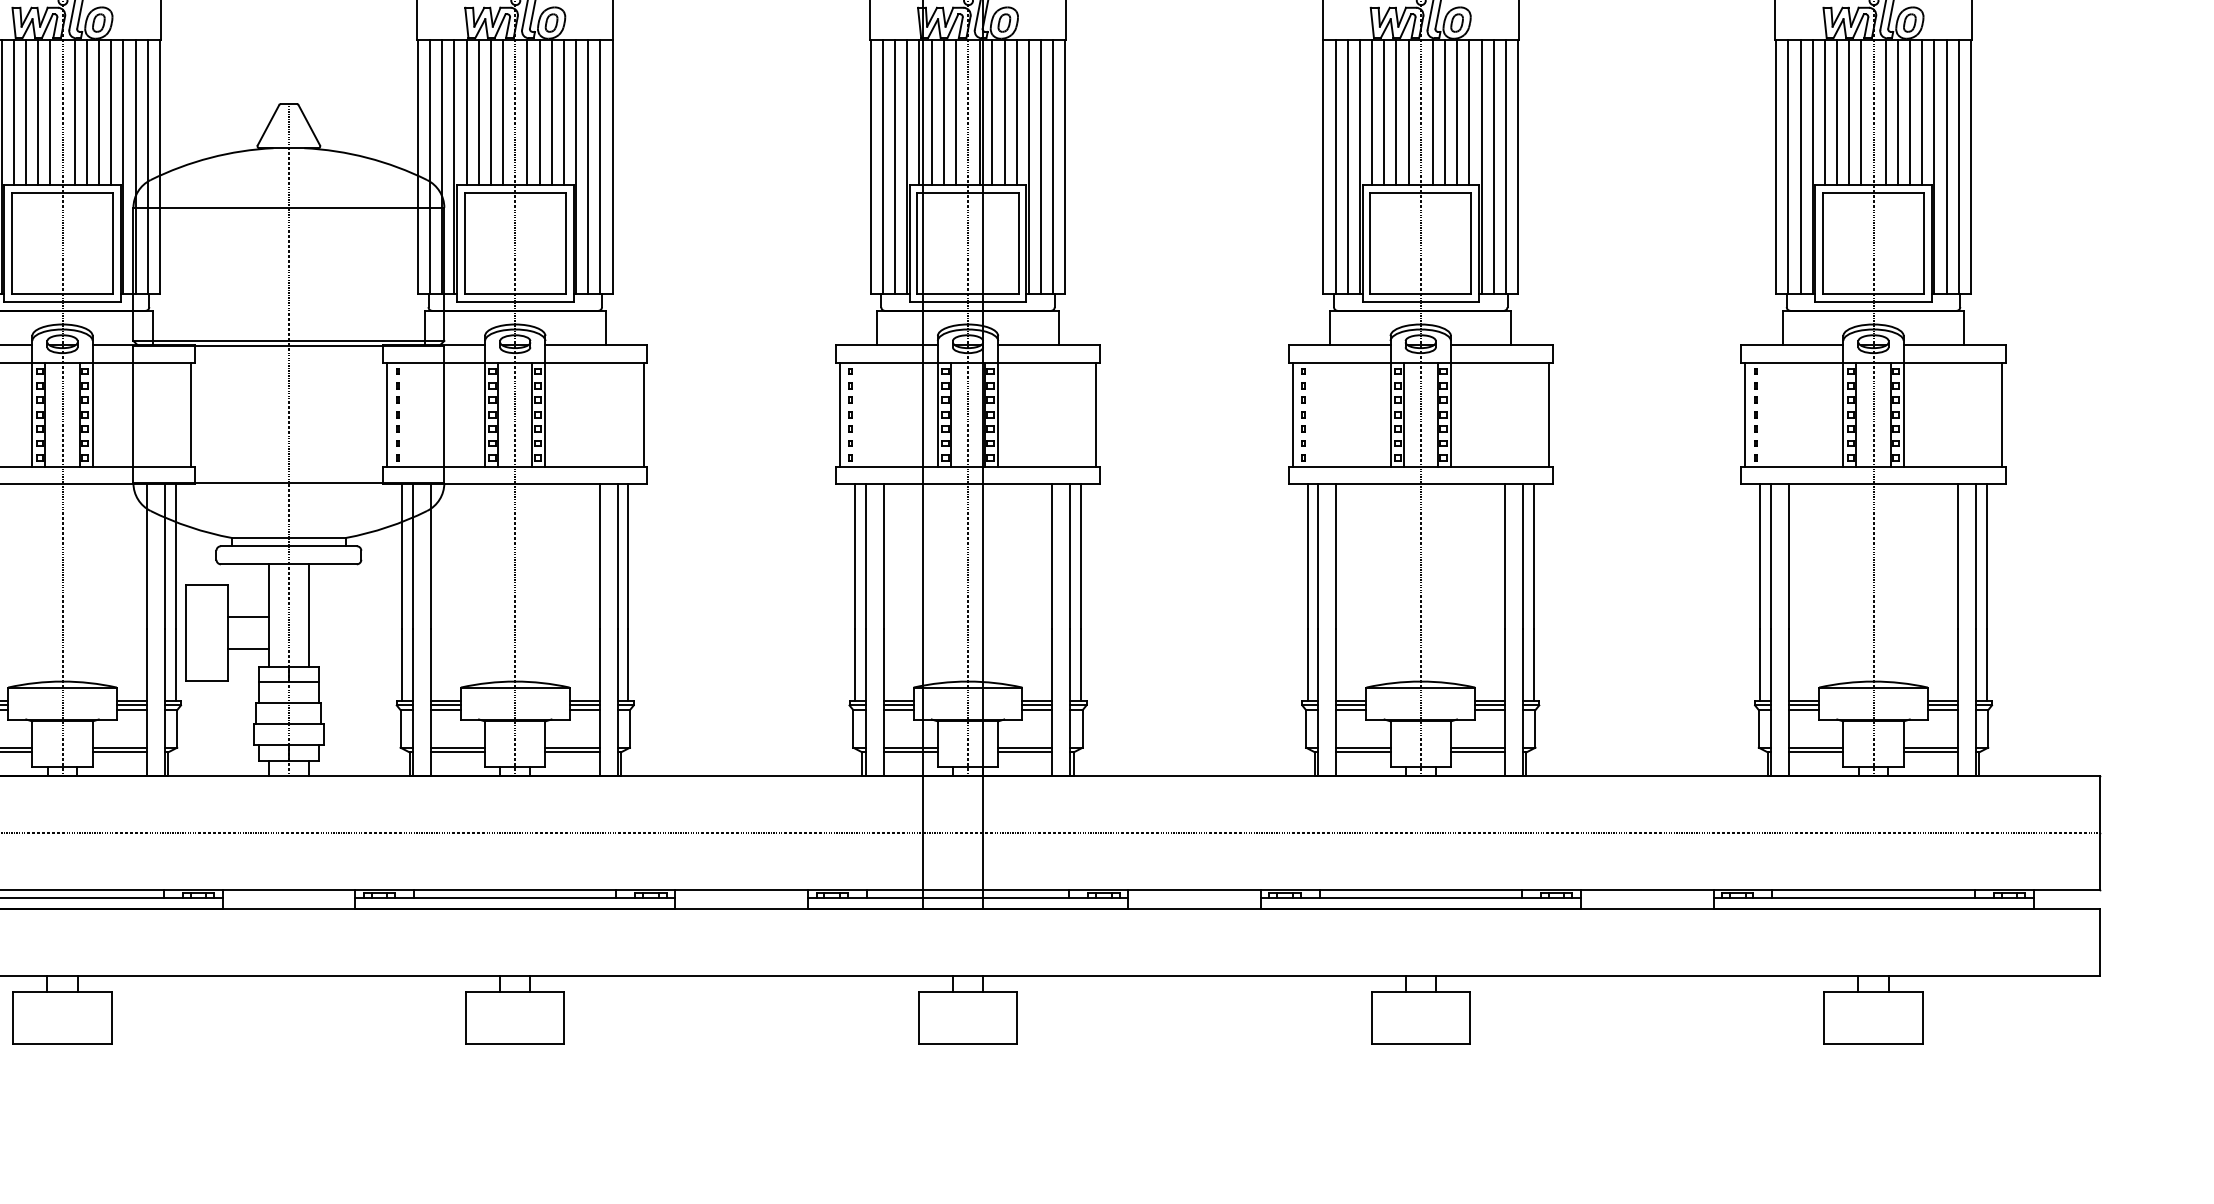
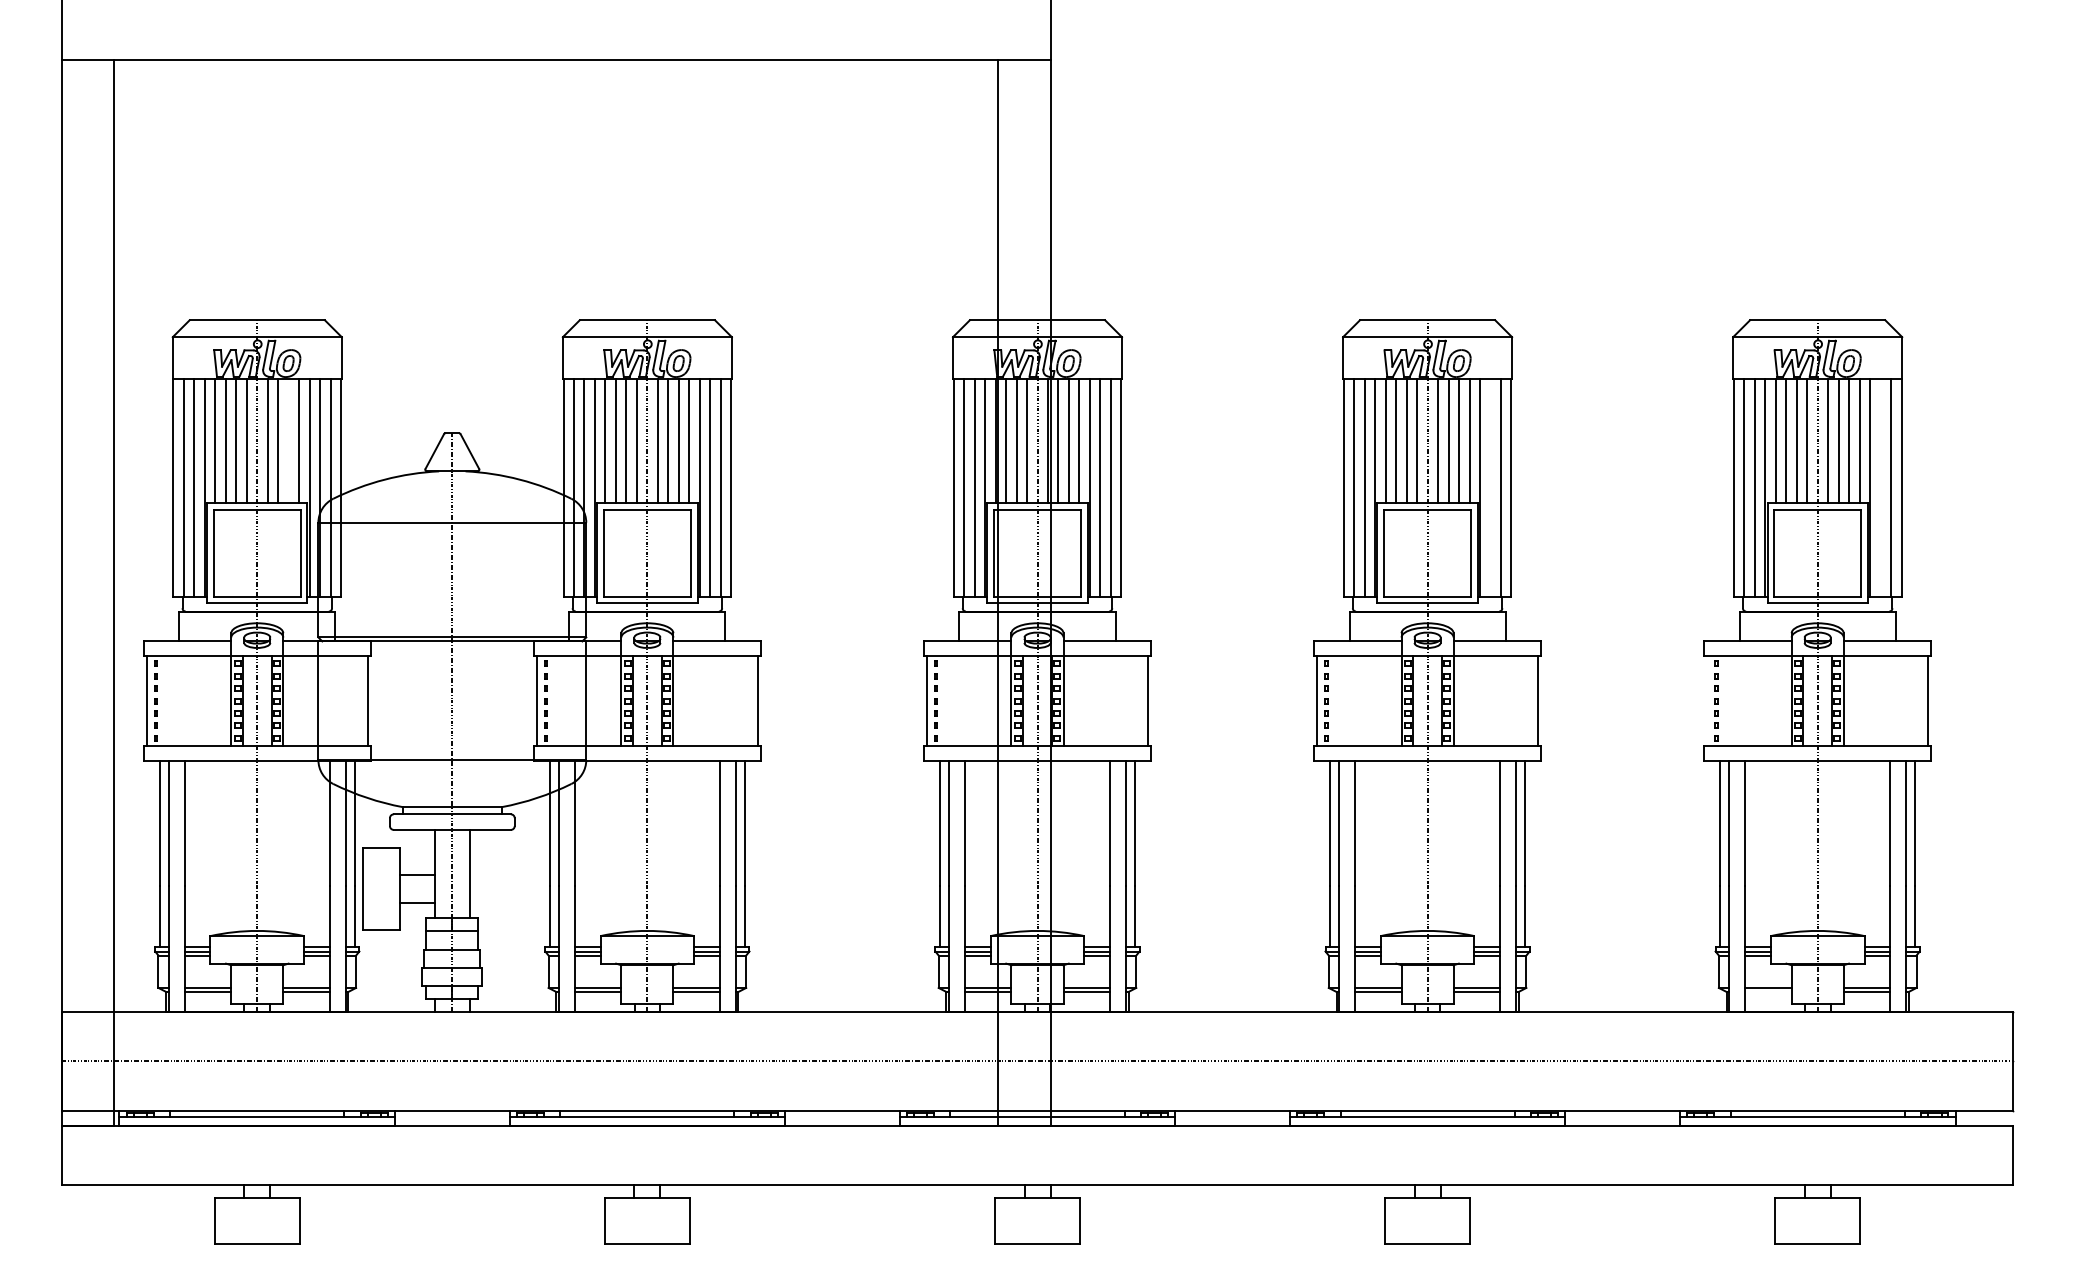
line: (98, 112) -> (288, 440), removed
line: (1493, 166) -> (1490, 487), removed
line: (1946, 166) -> (1880, 487), removed
line: (1745, 414) -> (1707, 700), removed
line: (1816, 751) -> (1768, 991), removed

